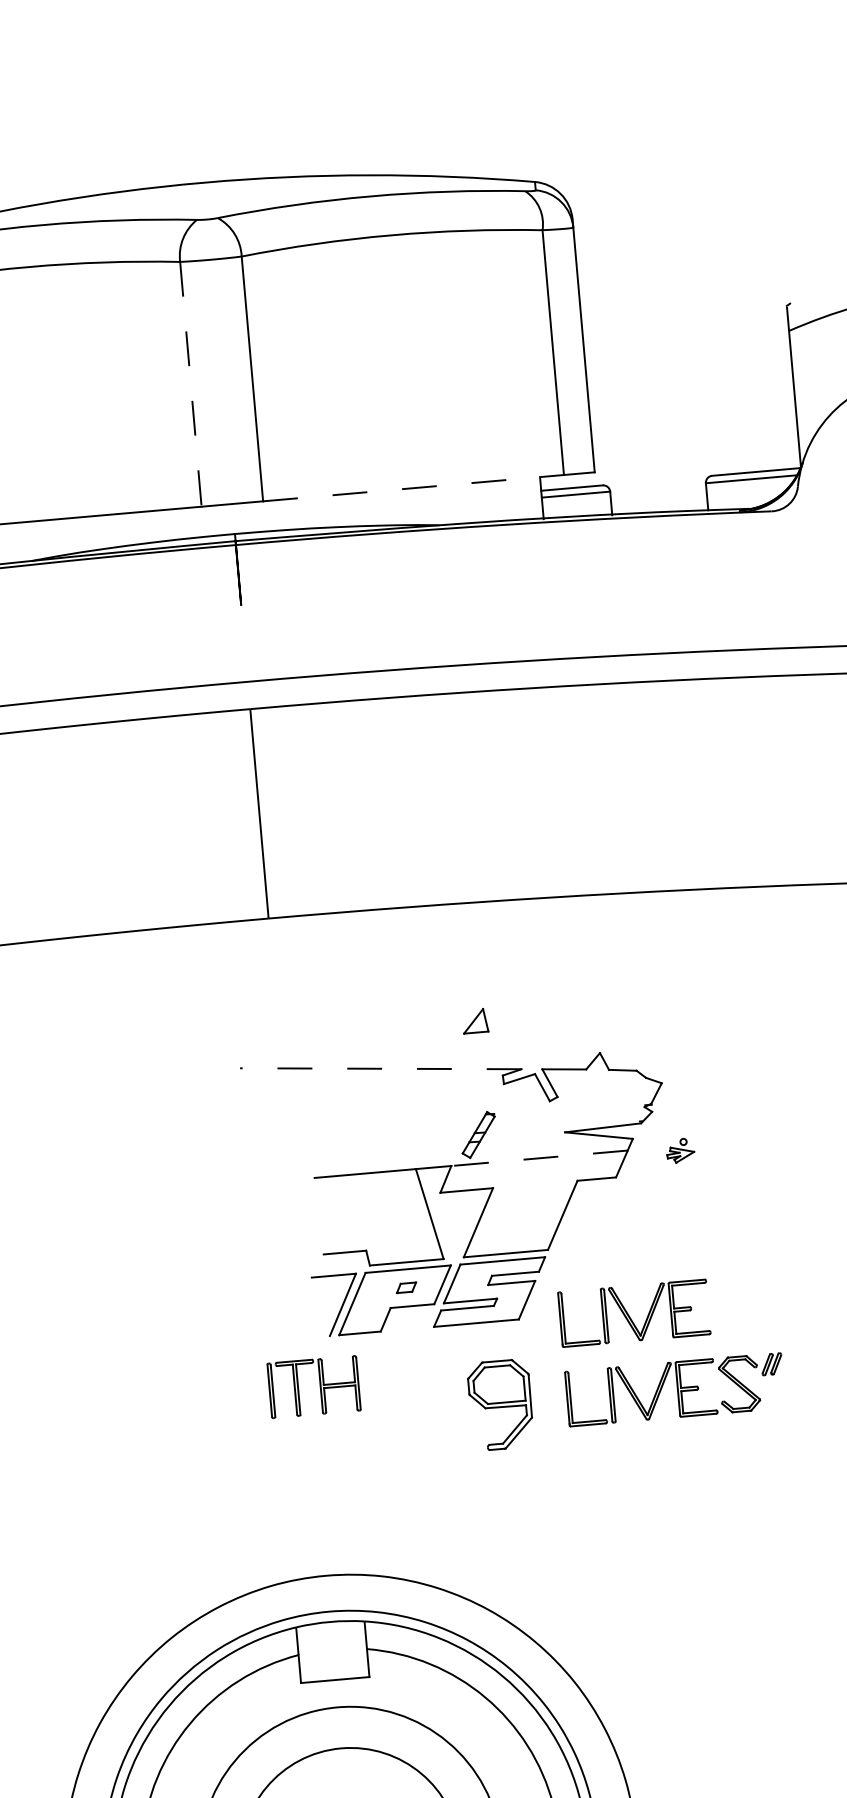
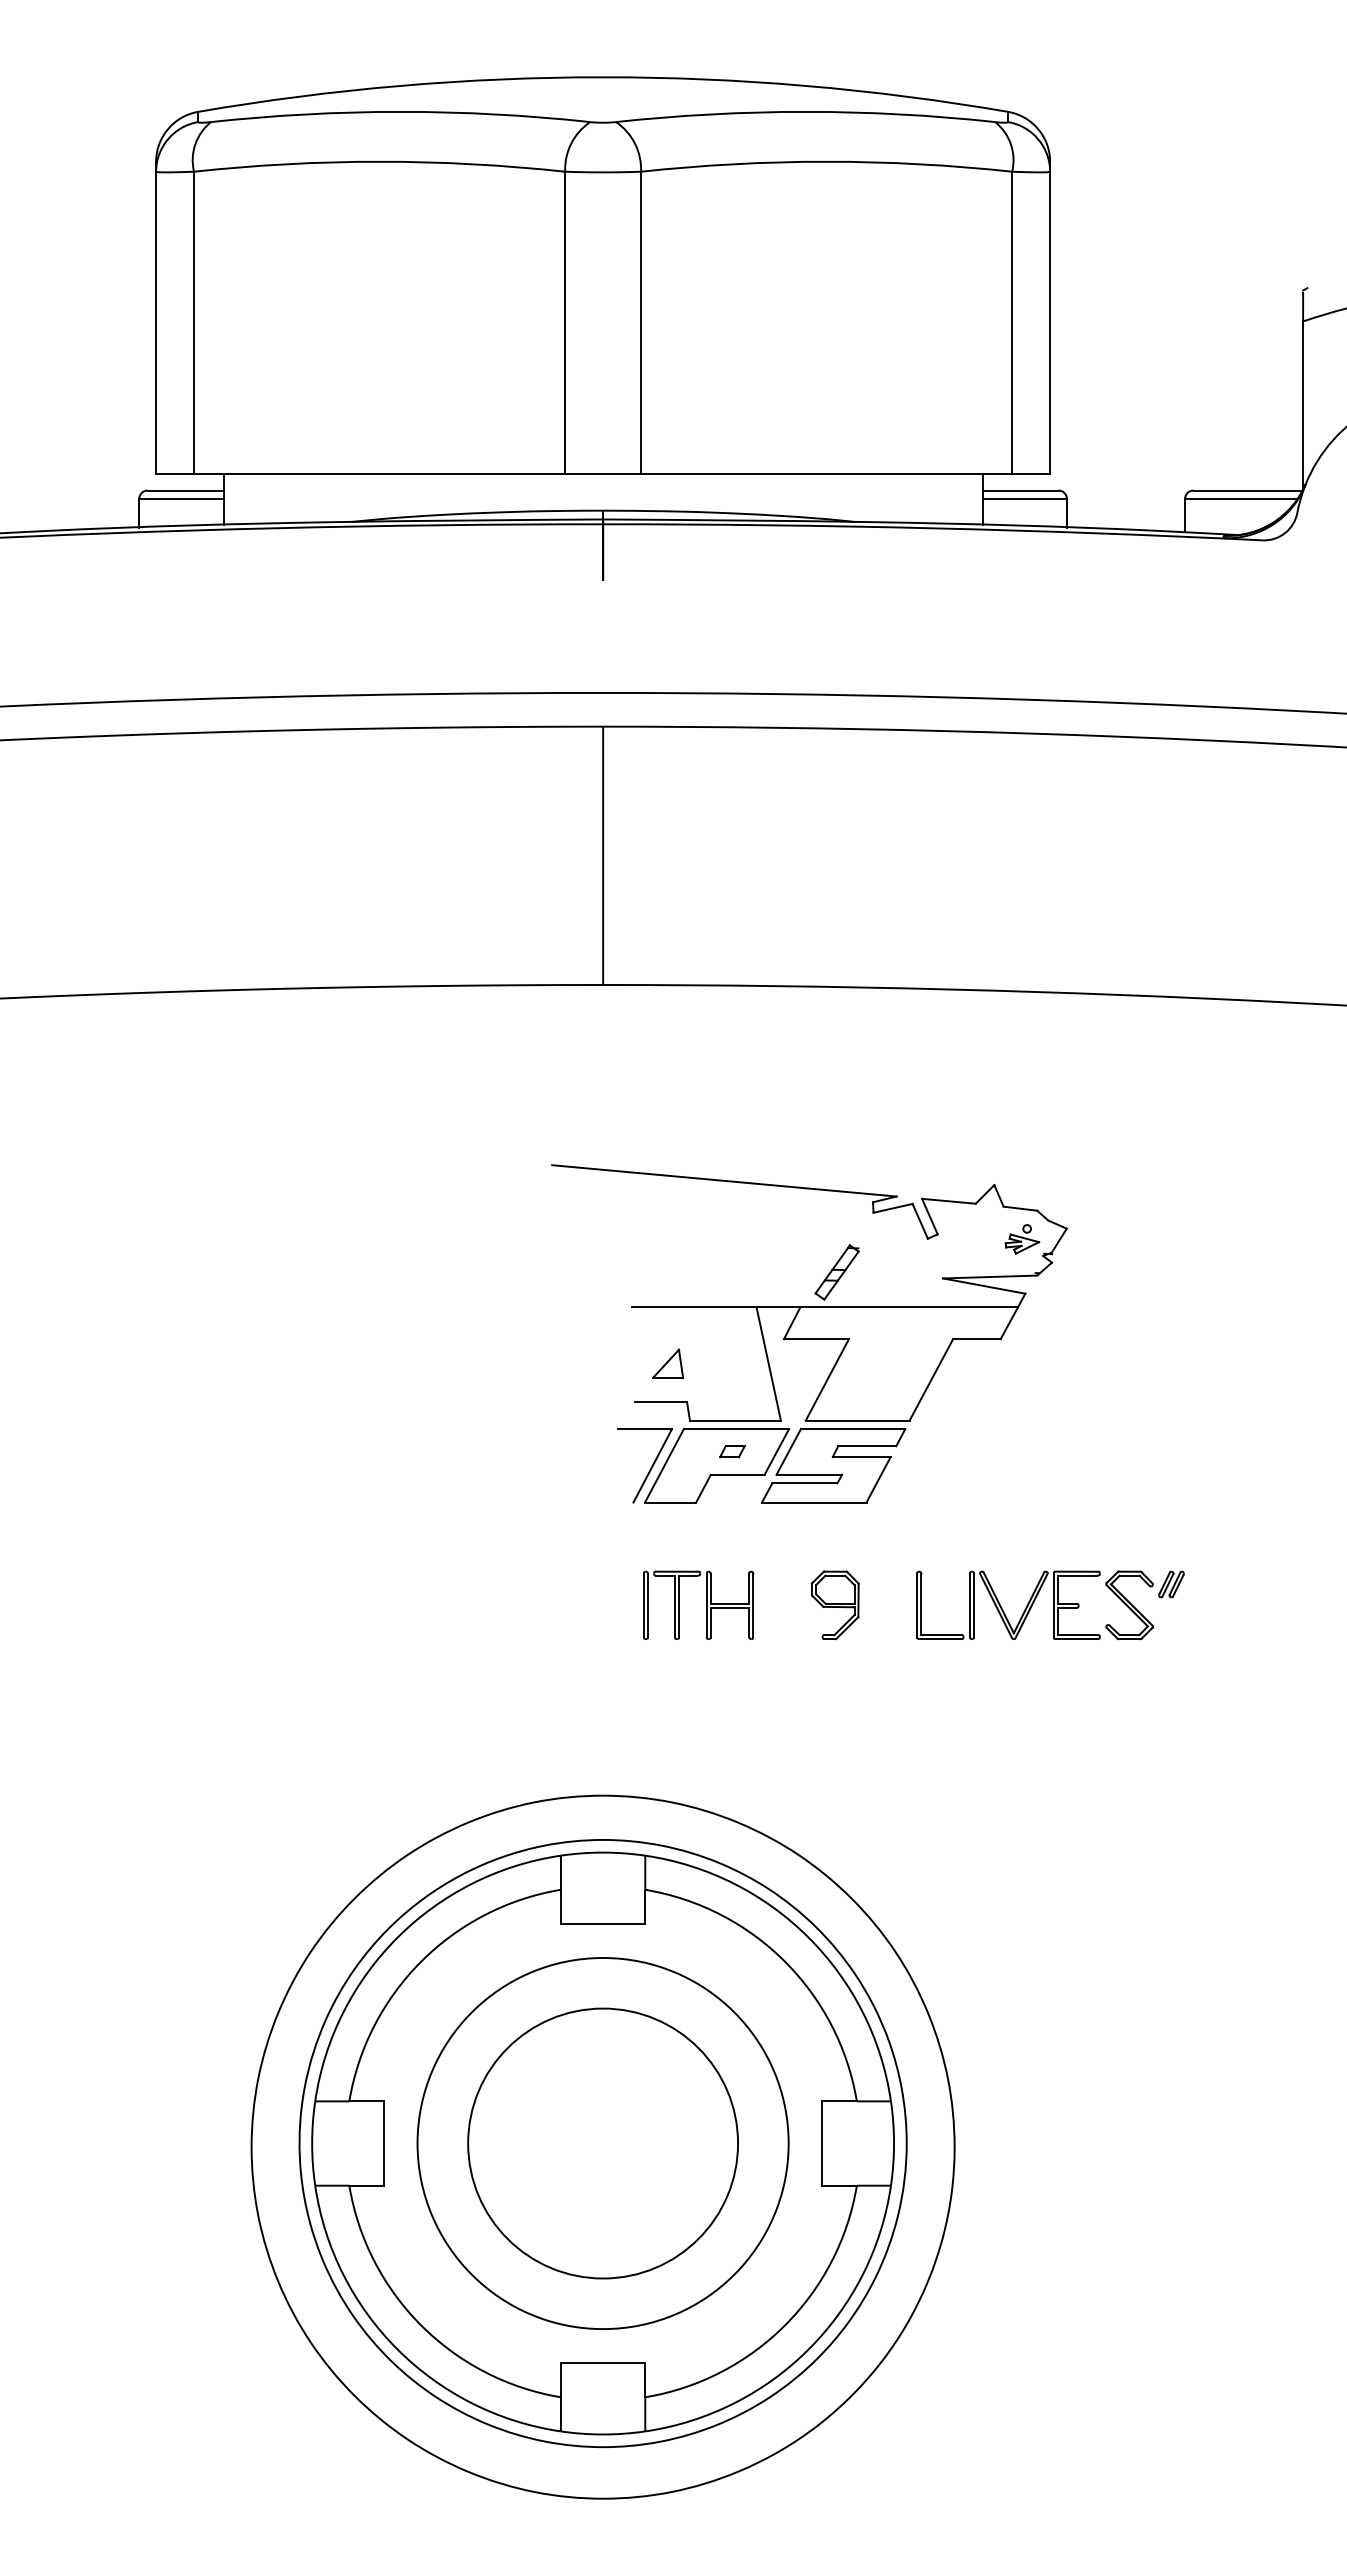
line: (191, 384) -> (565, 322), dashed -> solid
line: (413, 488) -> (826, 473), dashed -> solid
part: (475, 1020) -> (668, 1363), moved
line: (380, 1068) -> (724, 1180), dashed -> solid
part: (680, 1150) -> (1022, 1239), moved
line: (539, 1158) -> (909, 1307), dashed -> solid
part: (629, 1315) -> (1002, 1509), removed
part: (320, 1385) -> (706, 1604), moved
part: (501, 1405) -> (835, 1605), size x0.62

